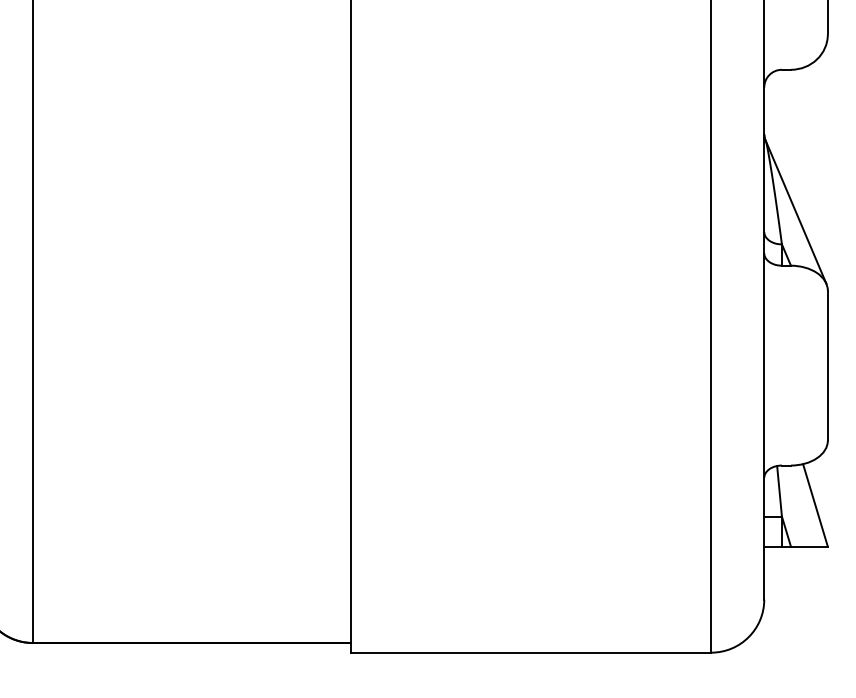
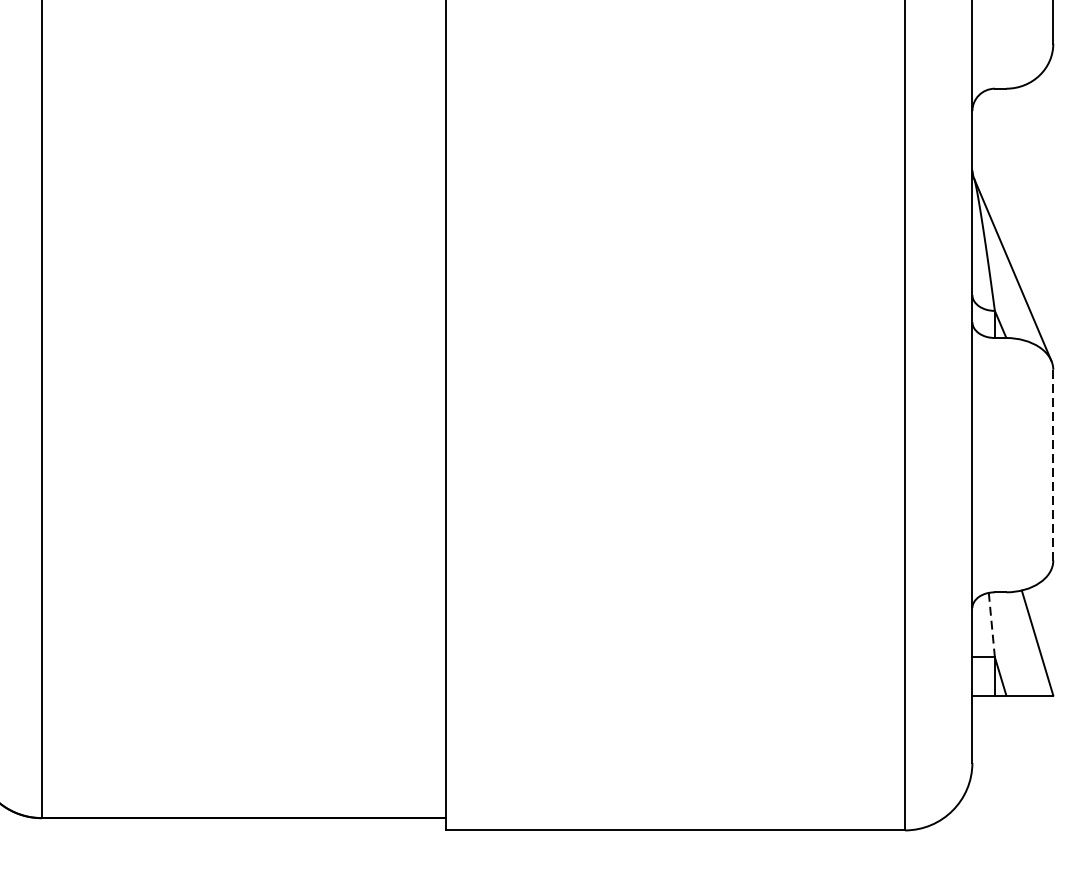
line: (827, 365) -> (1052, 464), solid -> dashed
line: (779, 491) -> (991, 625), solid -> dashed

